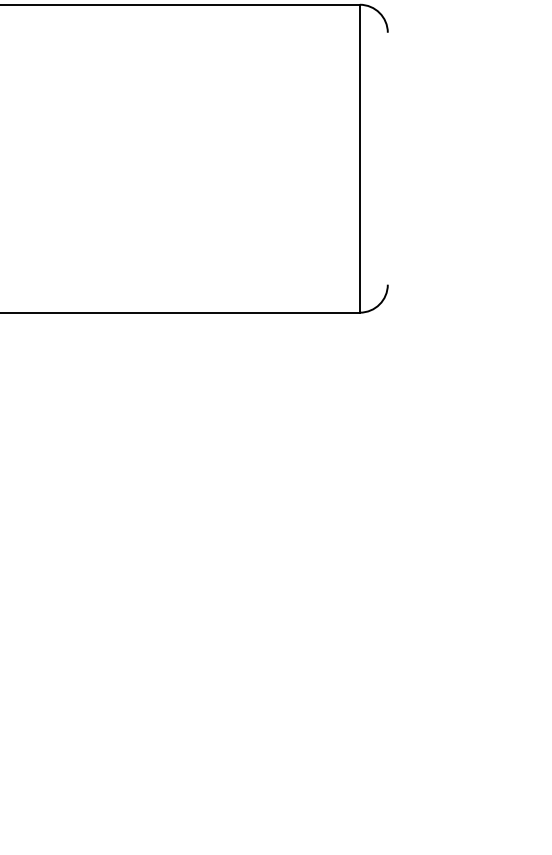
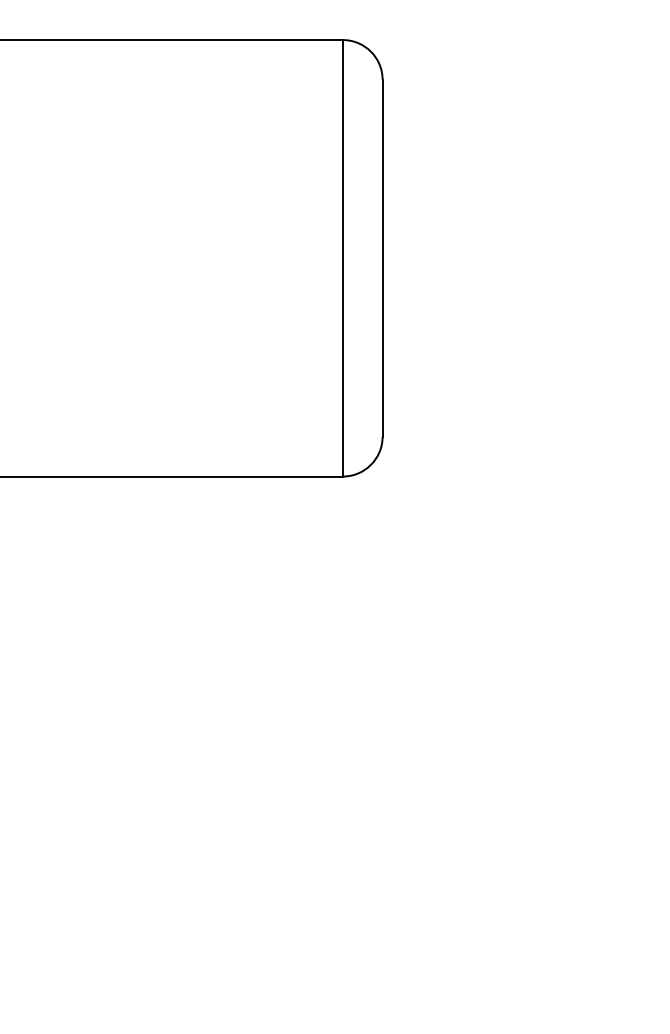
line: (387, 158) -> (382, 257), added

